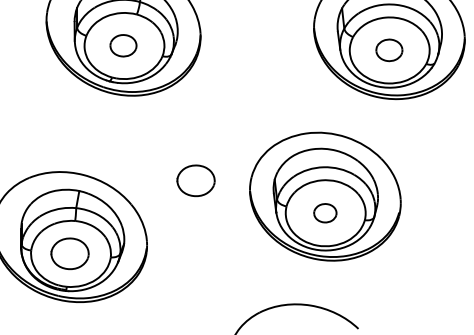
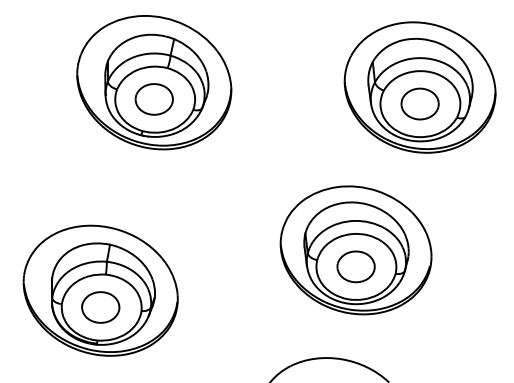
part: (122, 45) -> (153, 99), size x1.43
part: (388, 49) -> (419, 103), size x1.43
part: (195, 180) -> (226, 234), removed
part: (324, 212) -> (355, 266), size x1.67

